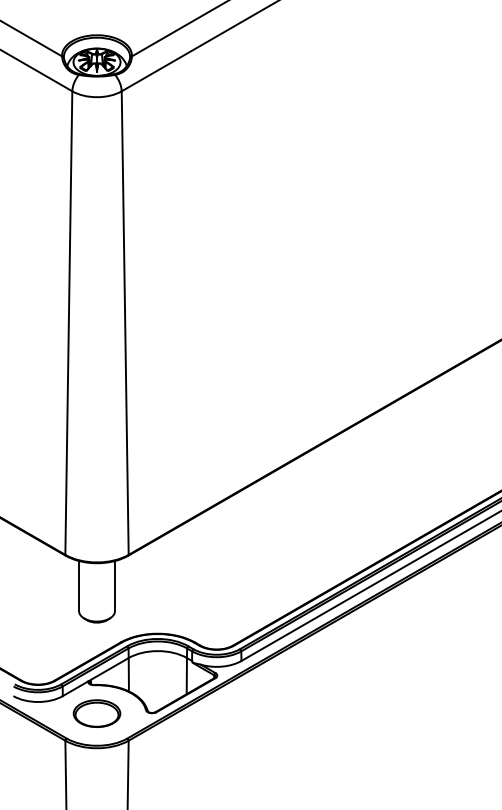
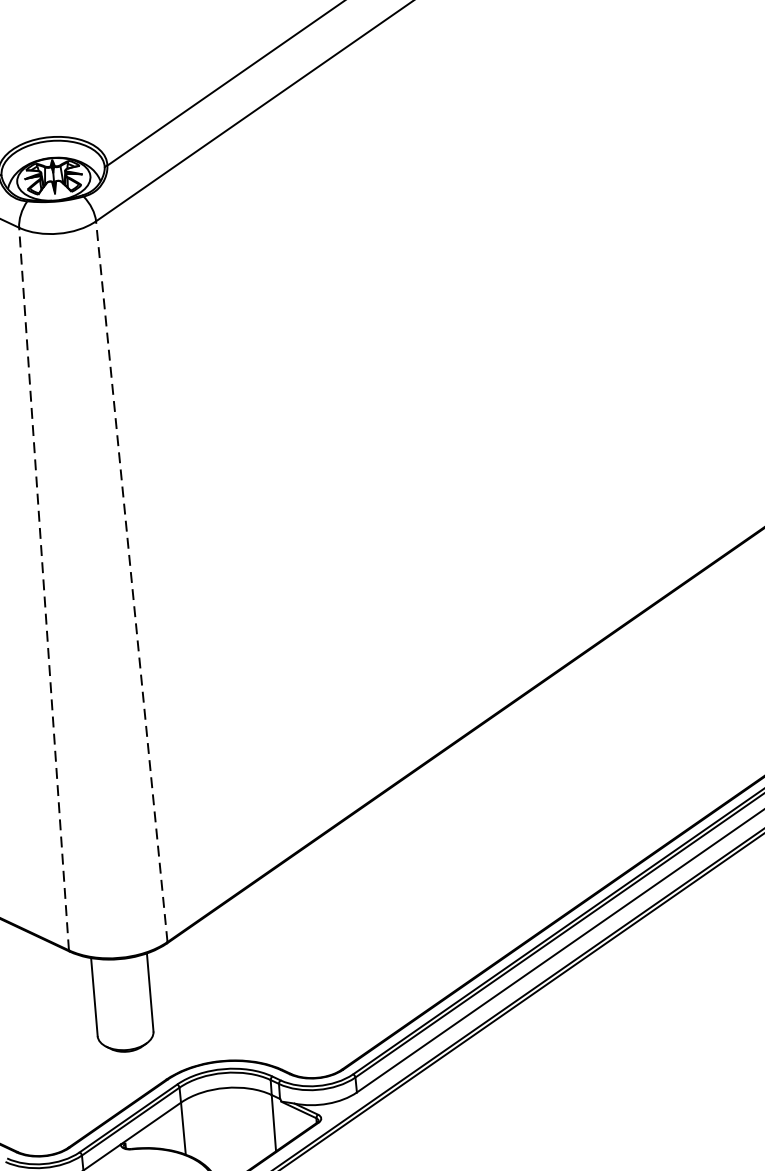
line: (68, 323) -> (43, 589), solid -> dashed
line: (125, 323) -> (132, 582), solid -> dashed

